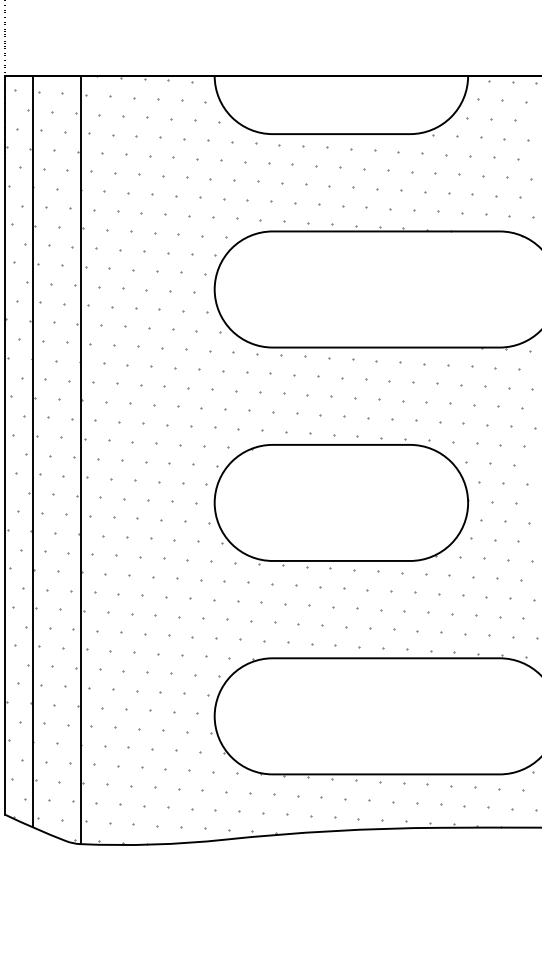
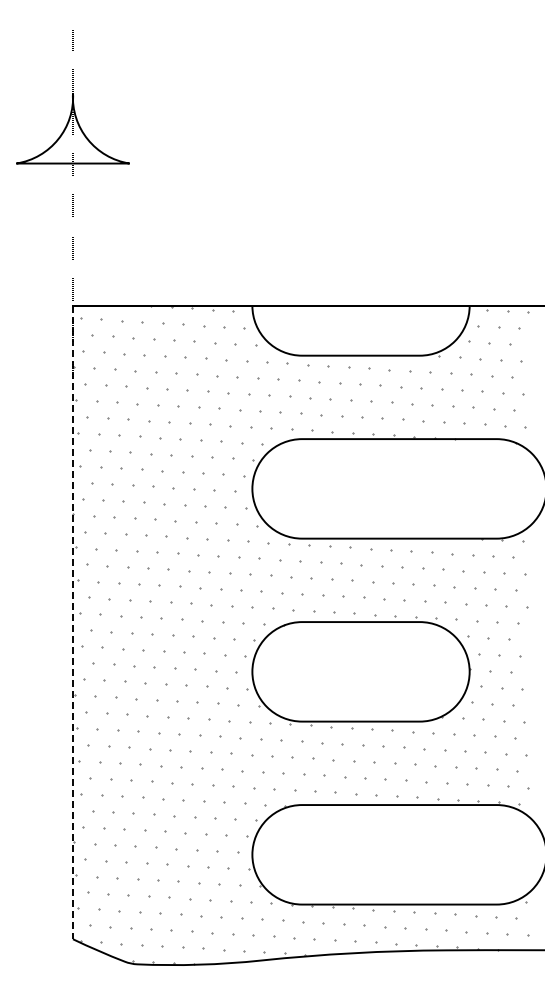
line: (6, 445) -> (73, 622), solid -> dashed
line: (32, 451) -> (96, 627), removed
line: (80, 459) -> (137, 634), removed

